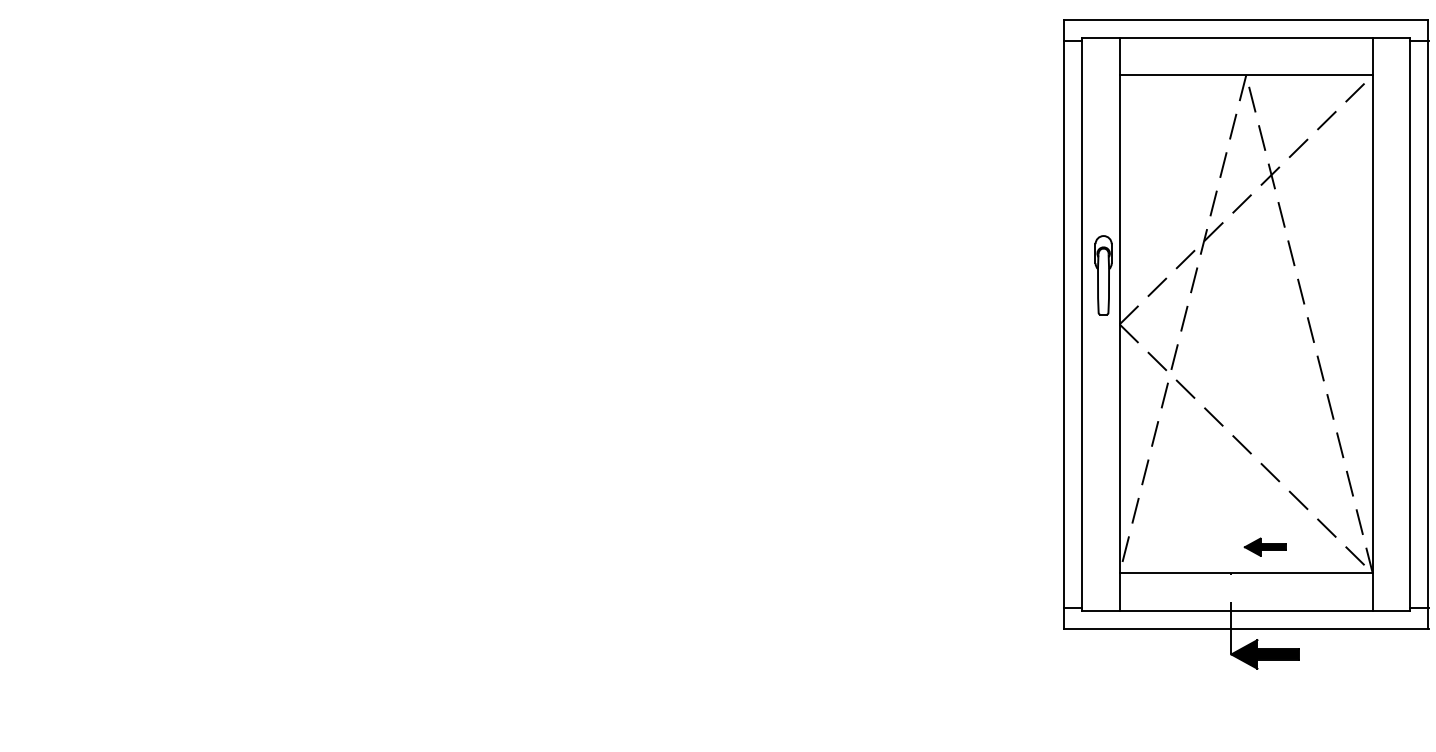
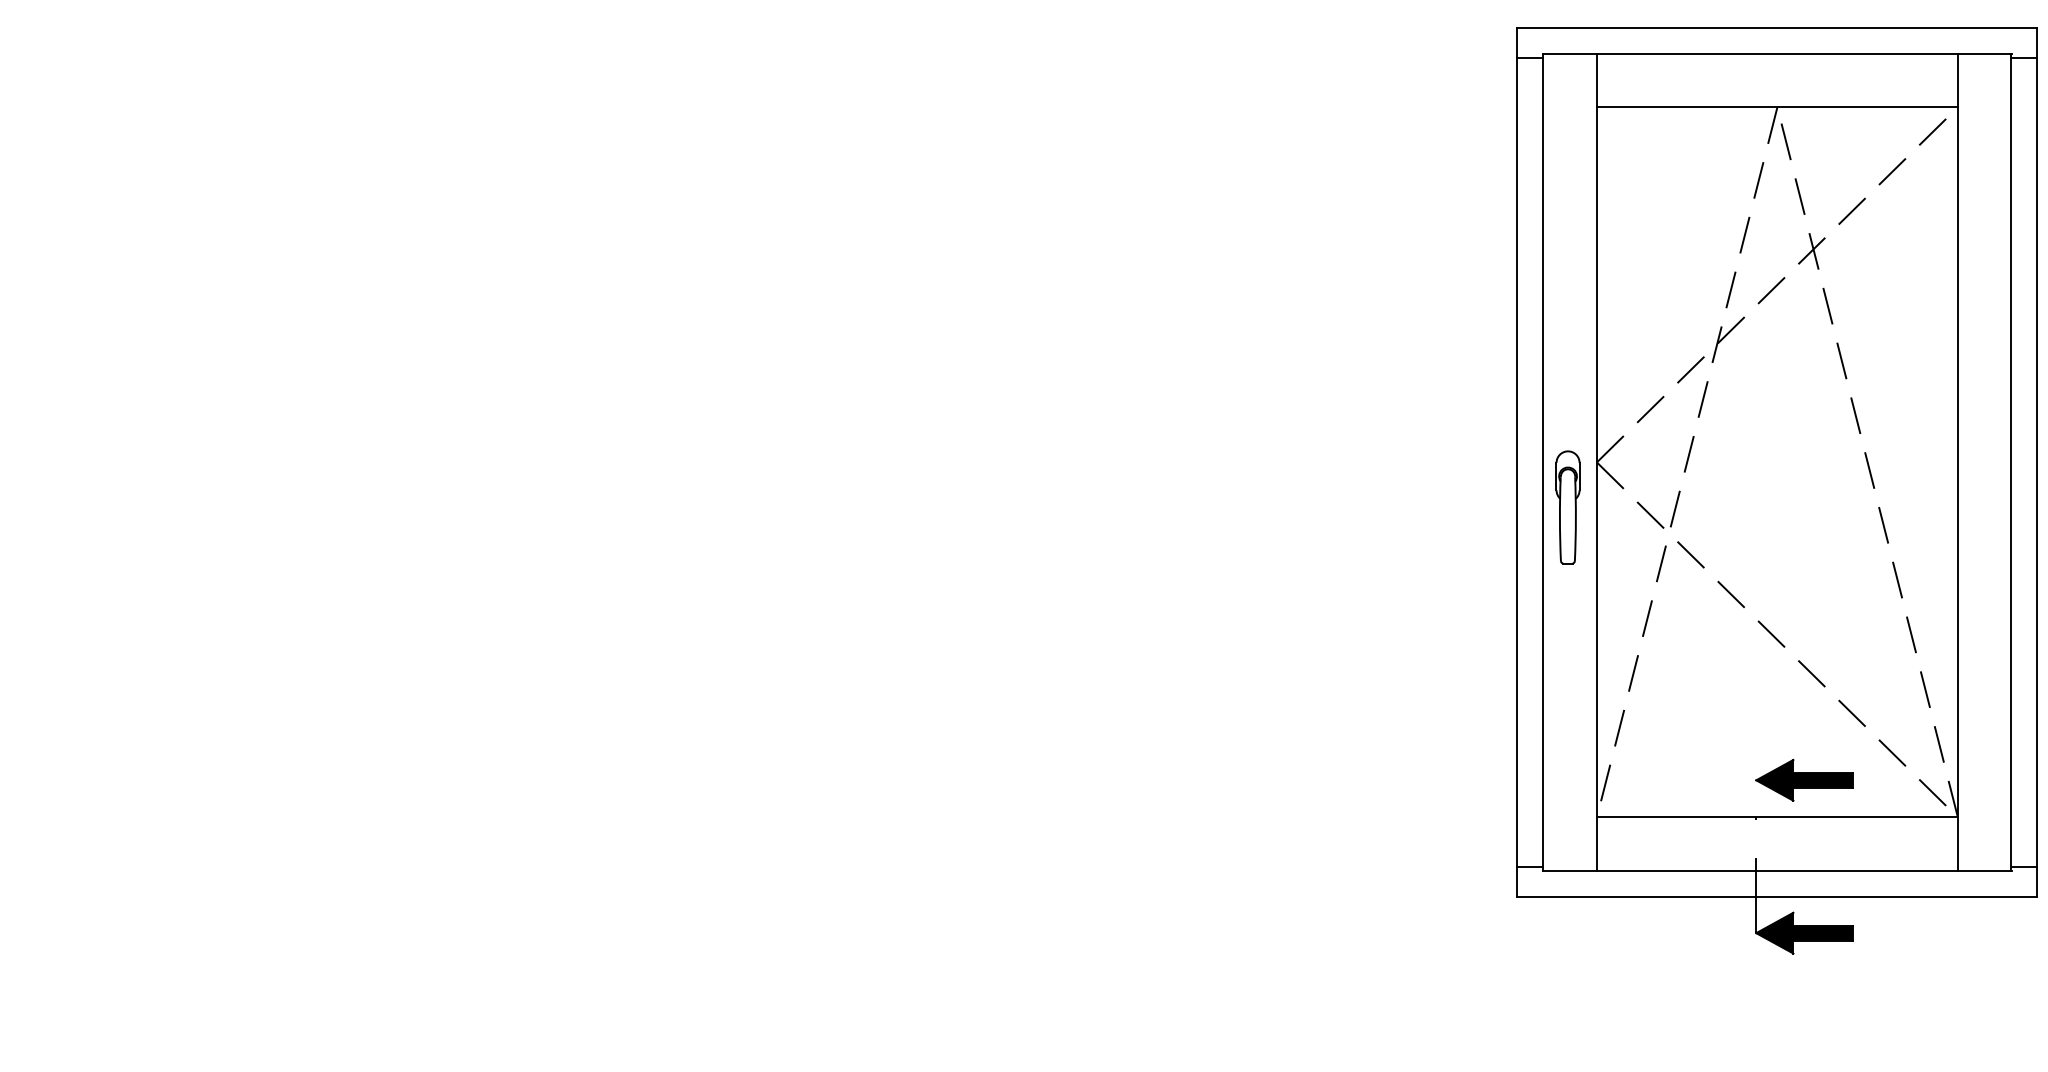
part: (1103, 275) -> (1567, 507), moved
part: (1265, 546) -> (1804, 779), size x1.67

